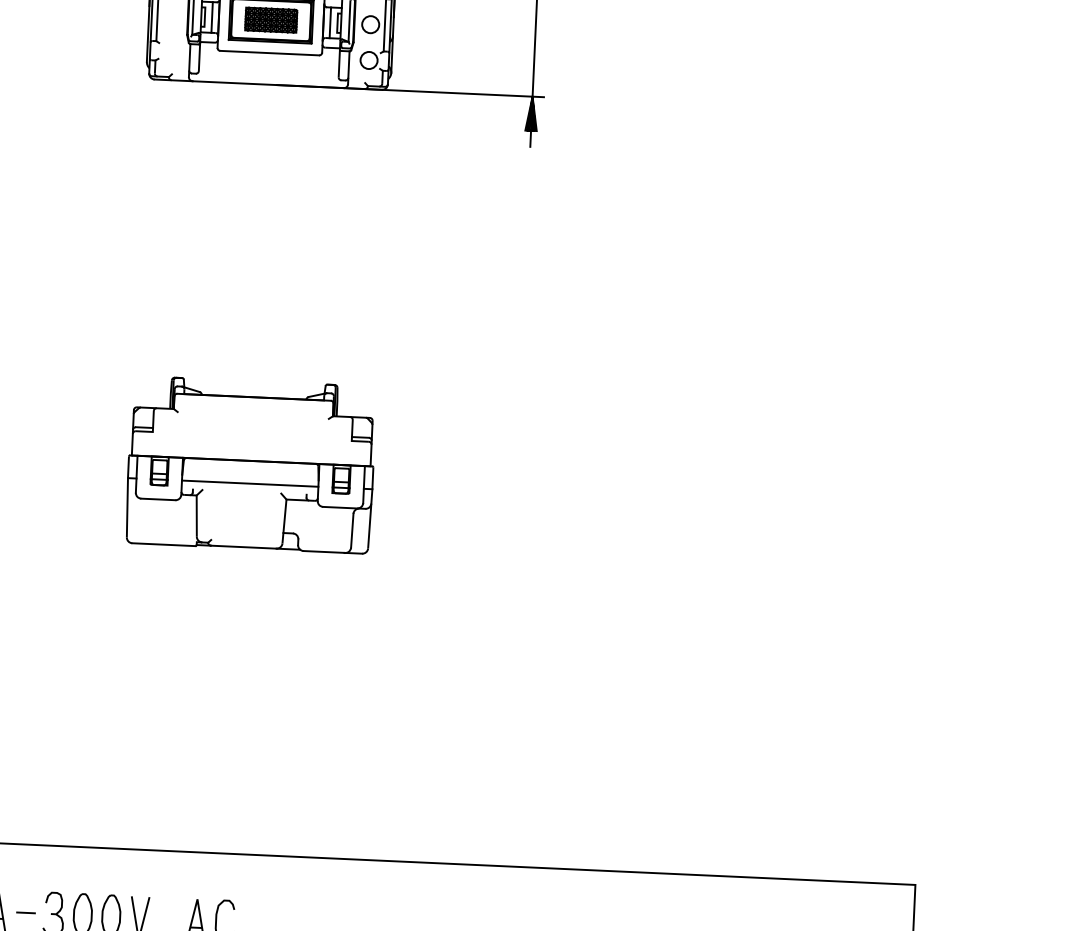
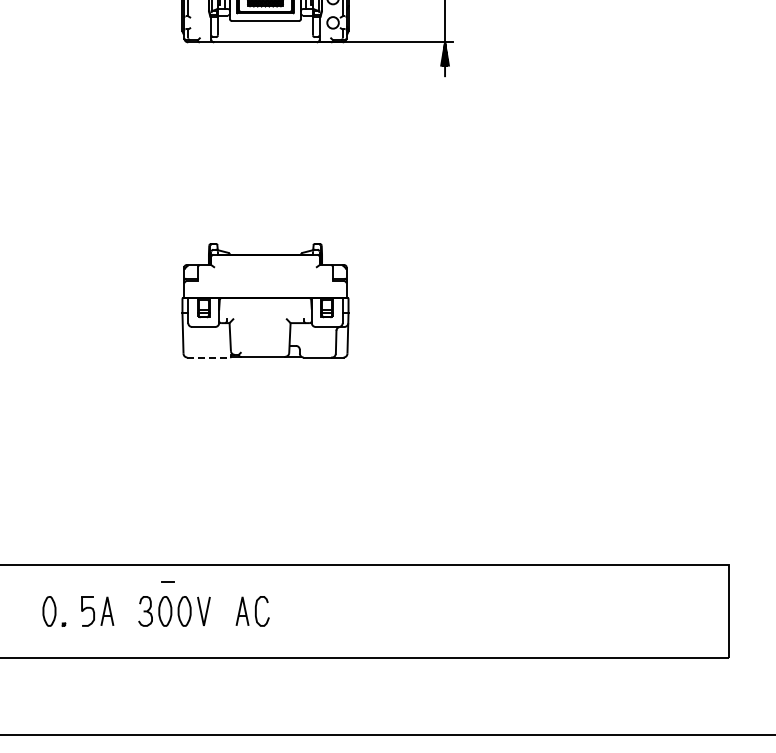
line: (250, 483) -> (265, 313), removed
line: (164, 544) -> (209, 357), solid -> dashed
line: (25, 911) -> (167, 581), moved

